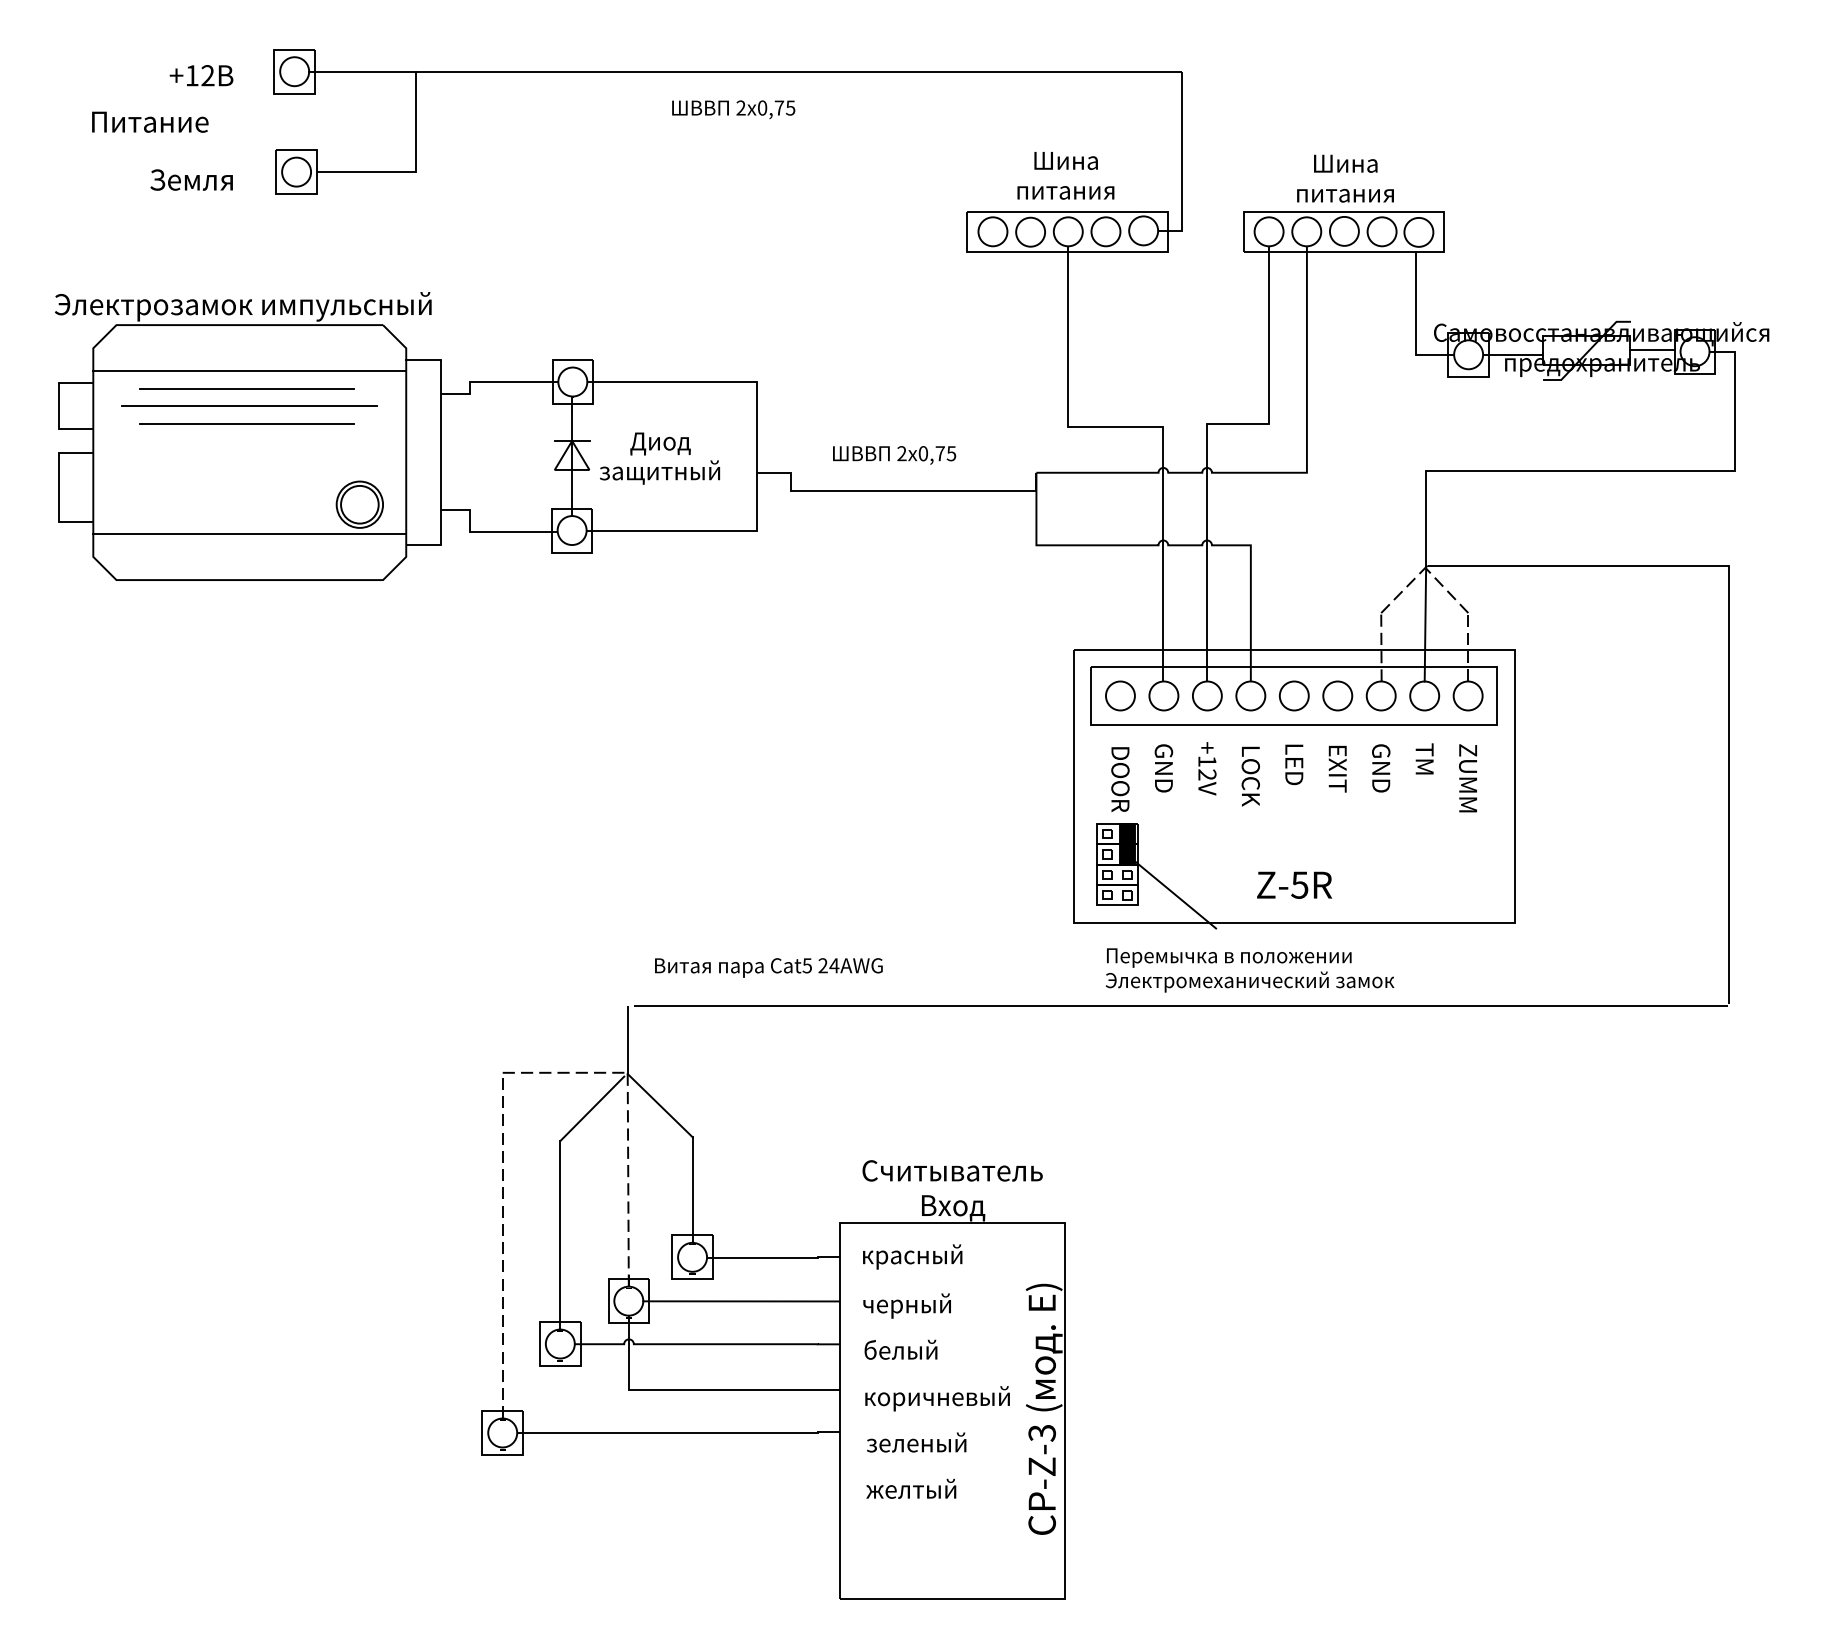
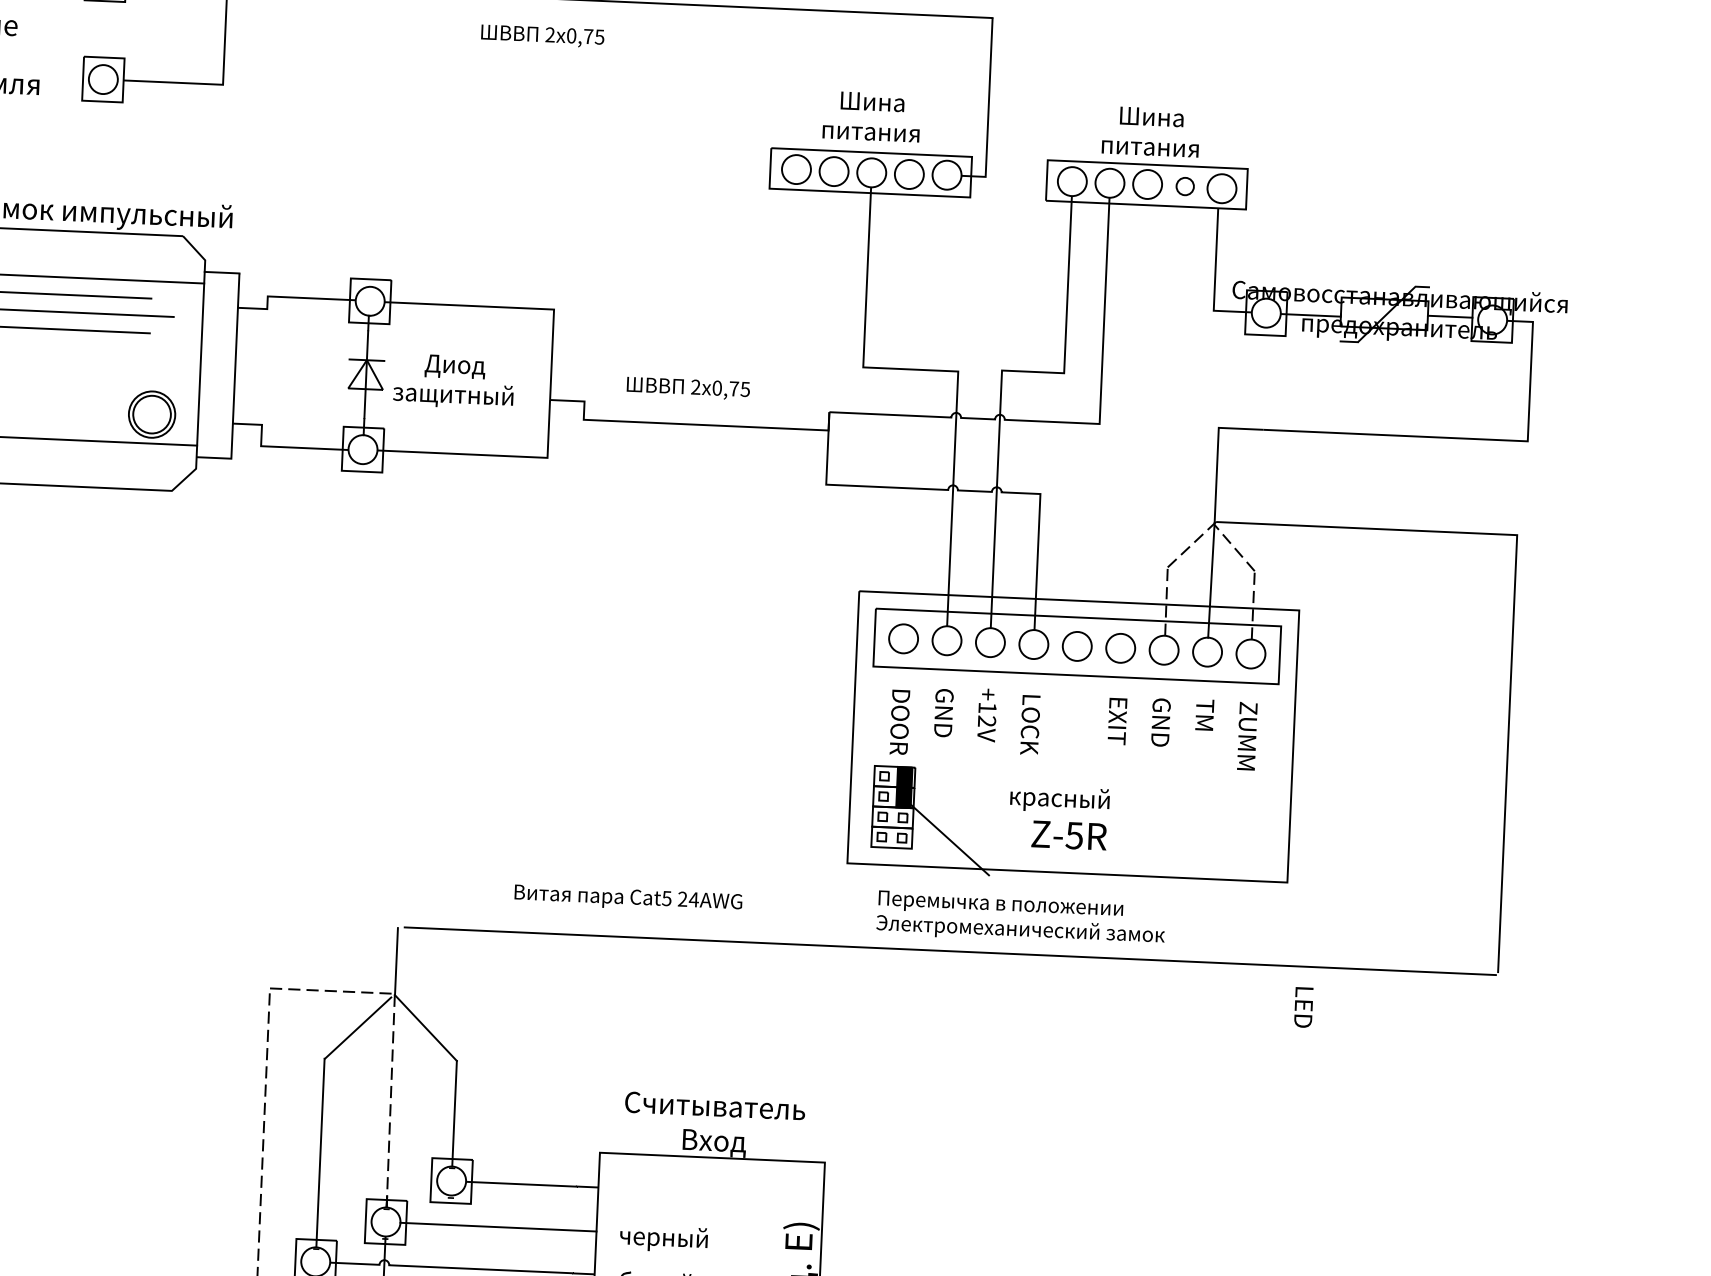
circle: (1381, 231) -> (1184, 186), size x0.6
text: (1294, 764) -> (1303, 1007), moved
text: (768, 967) -> (628, 898), moved
text: (912, 1256) -> (1059, 799), moved

